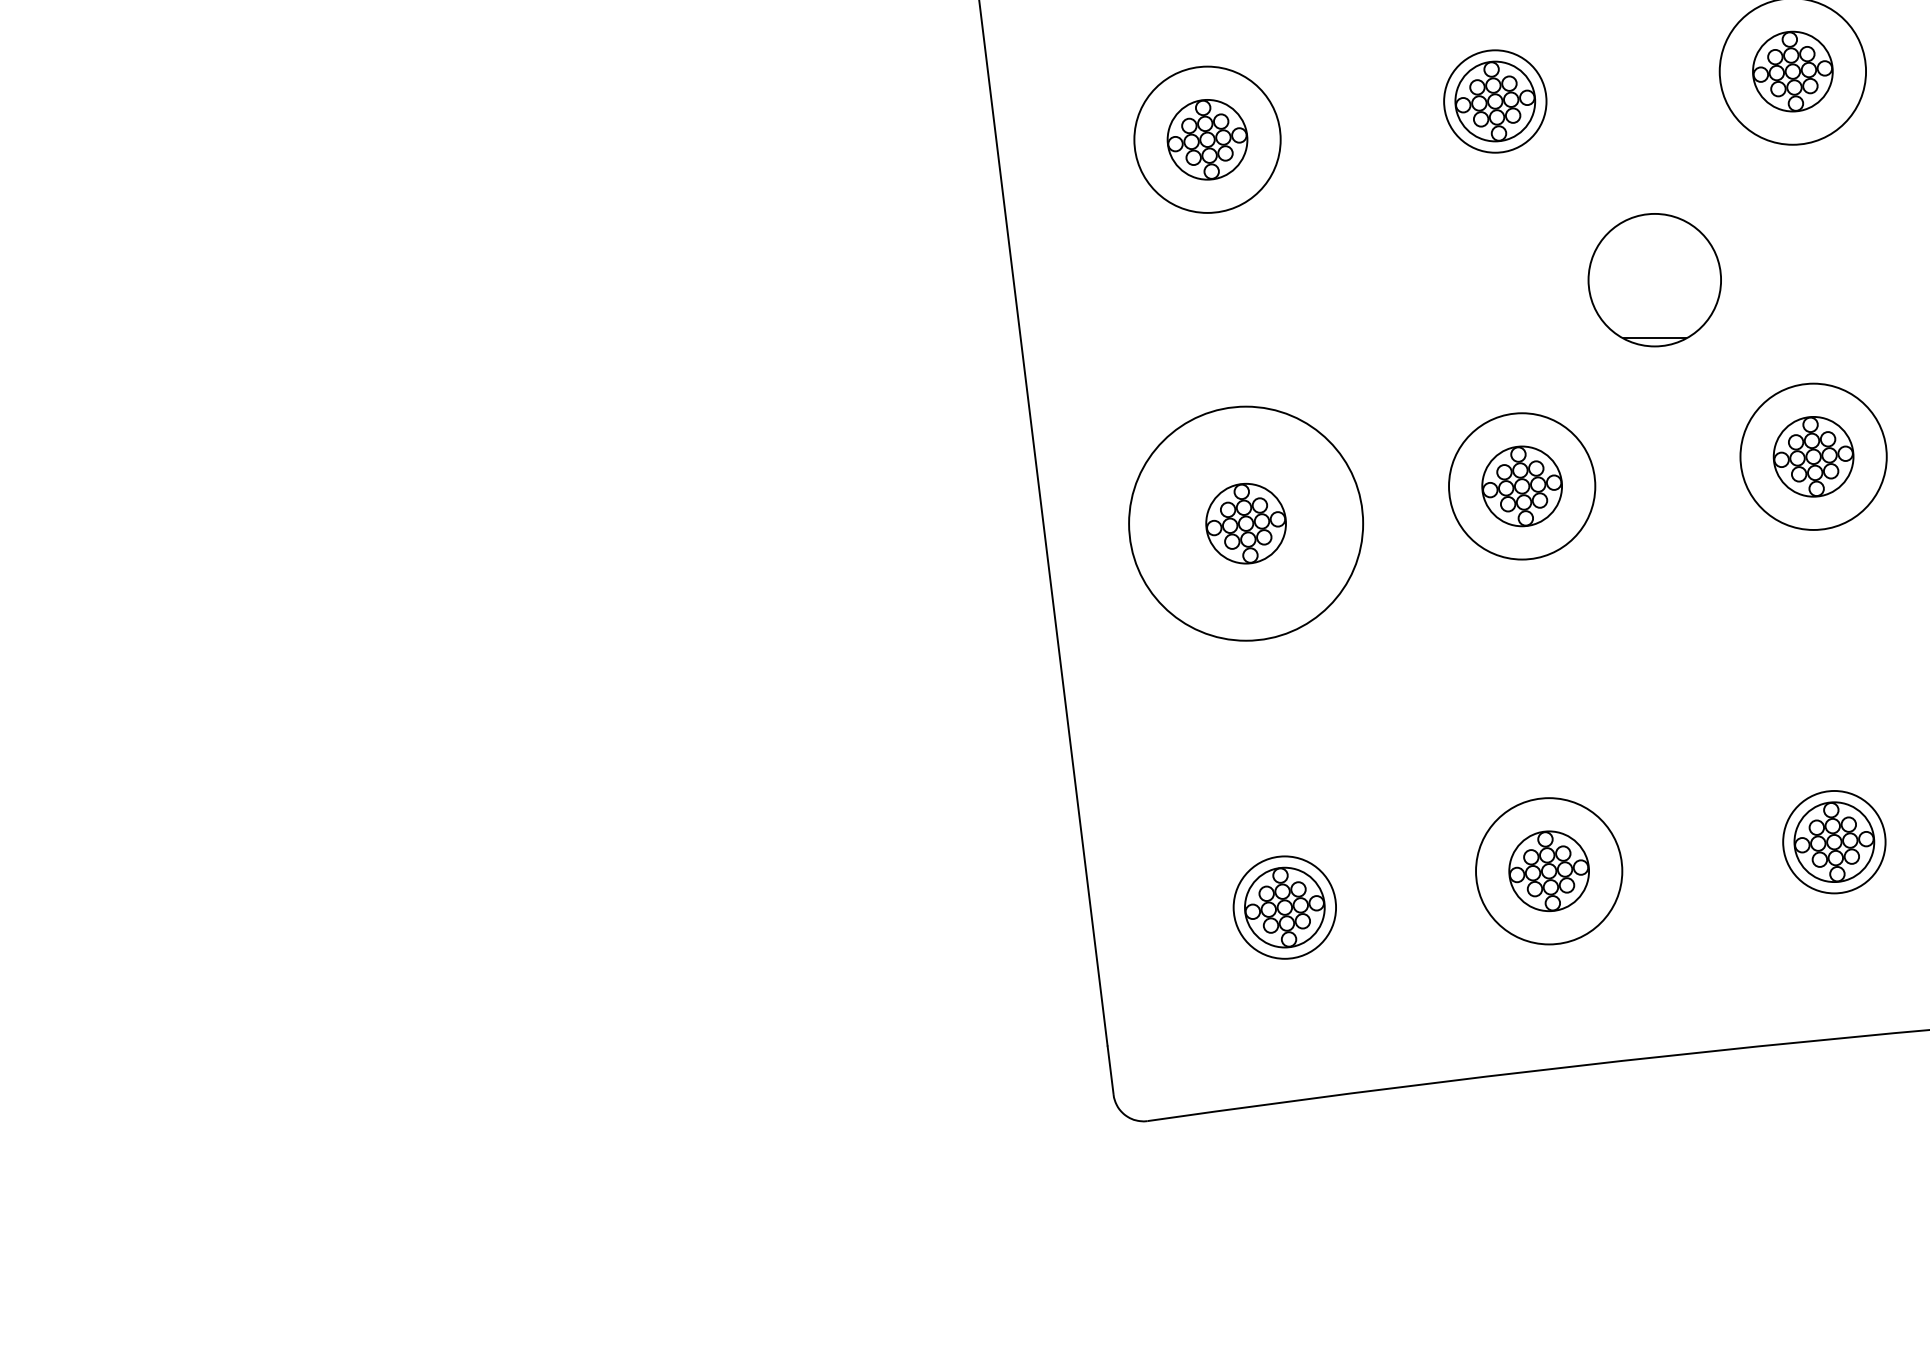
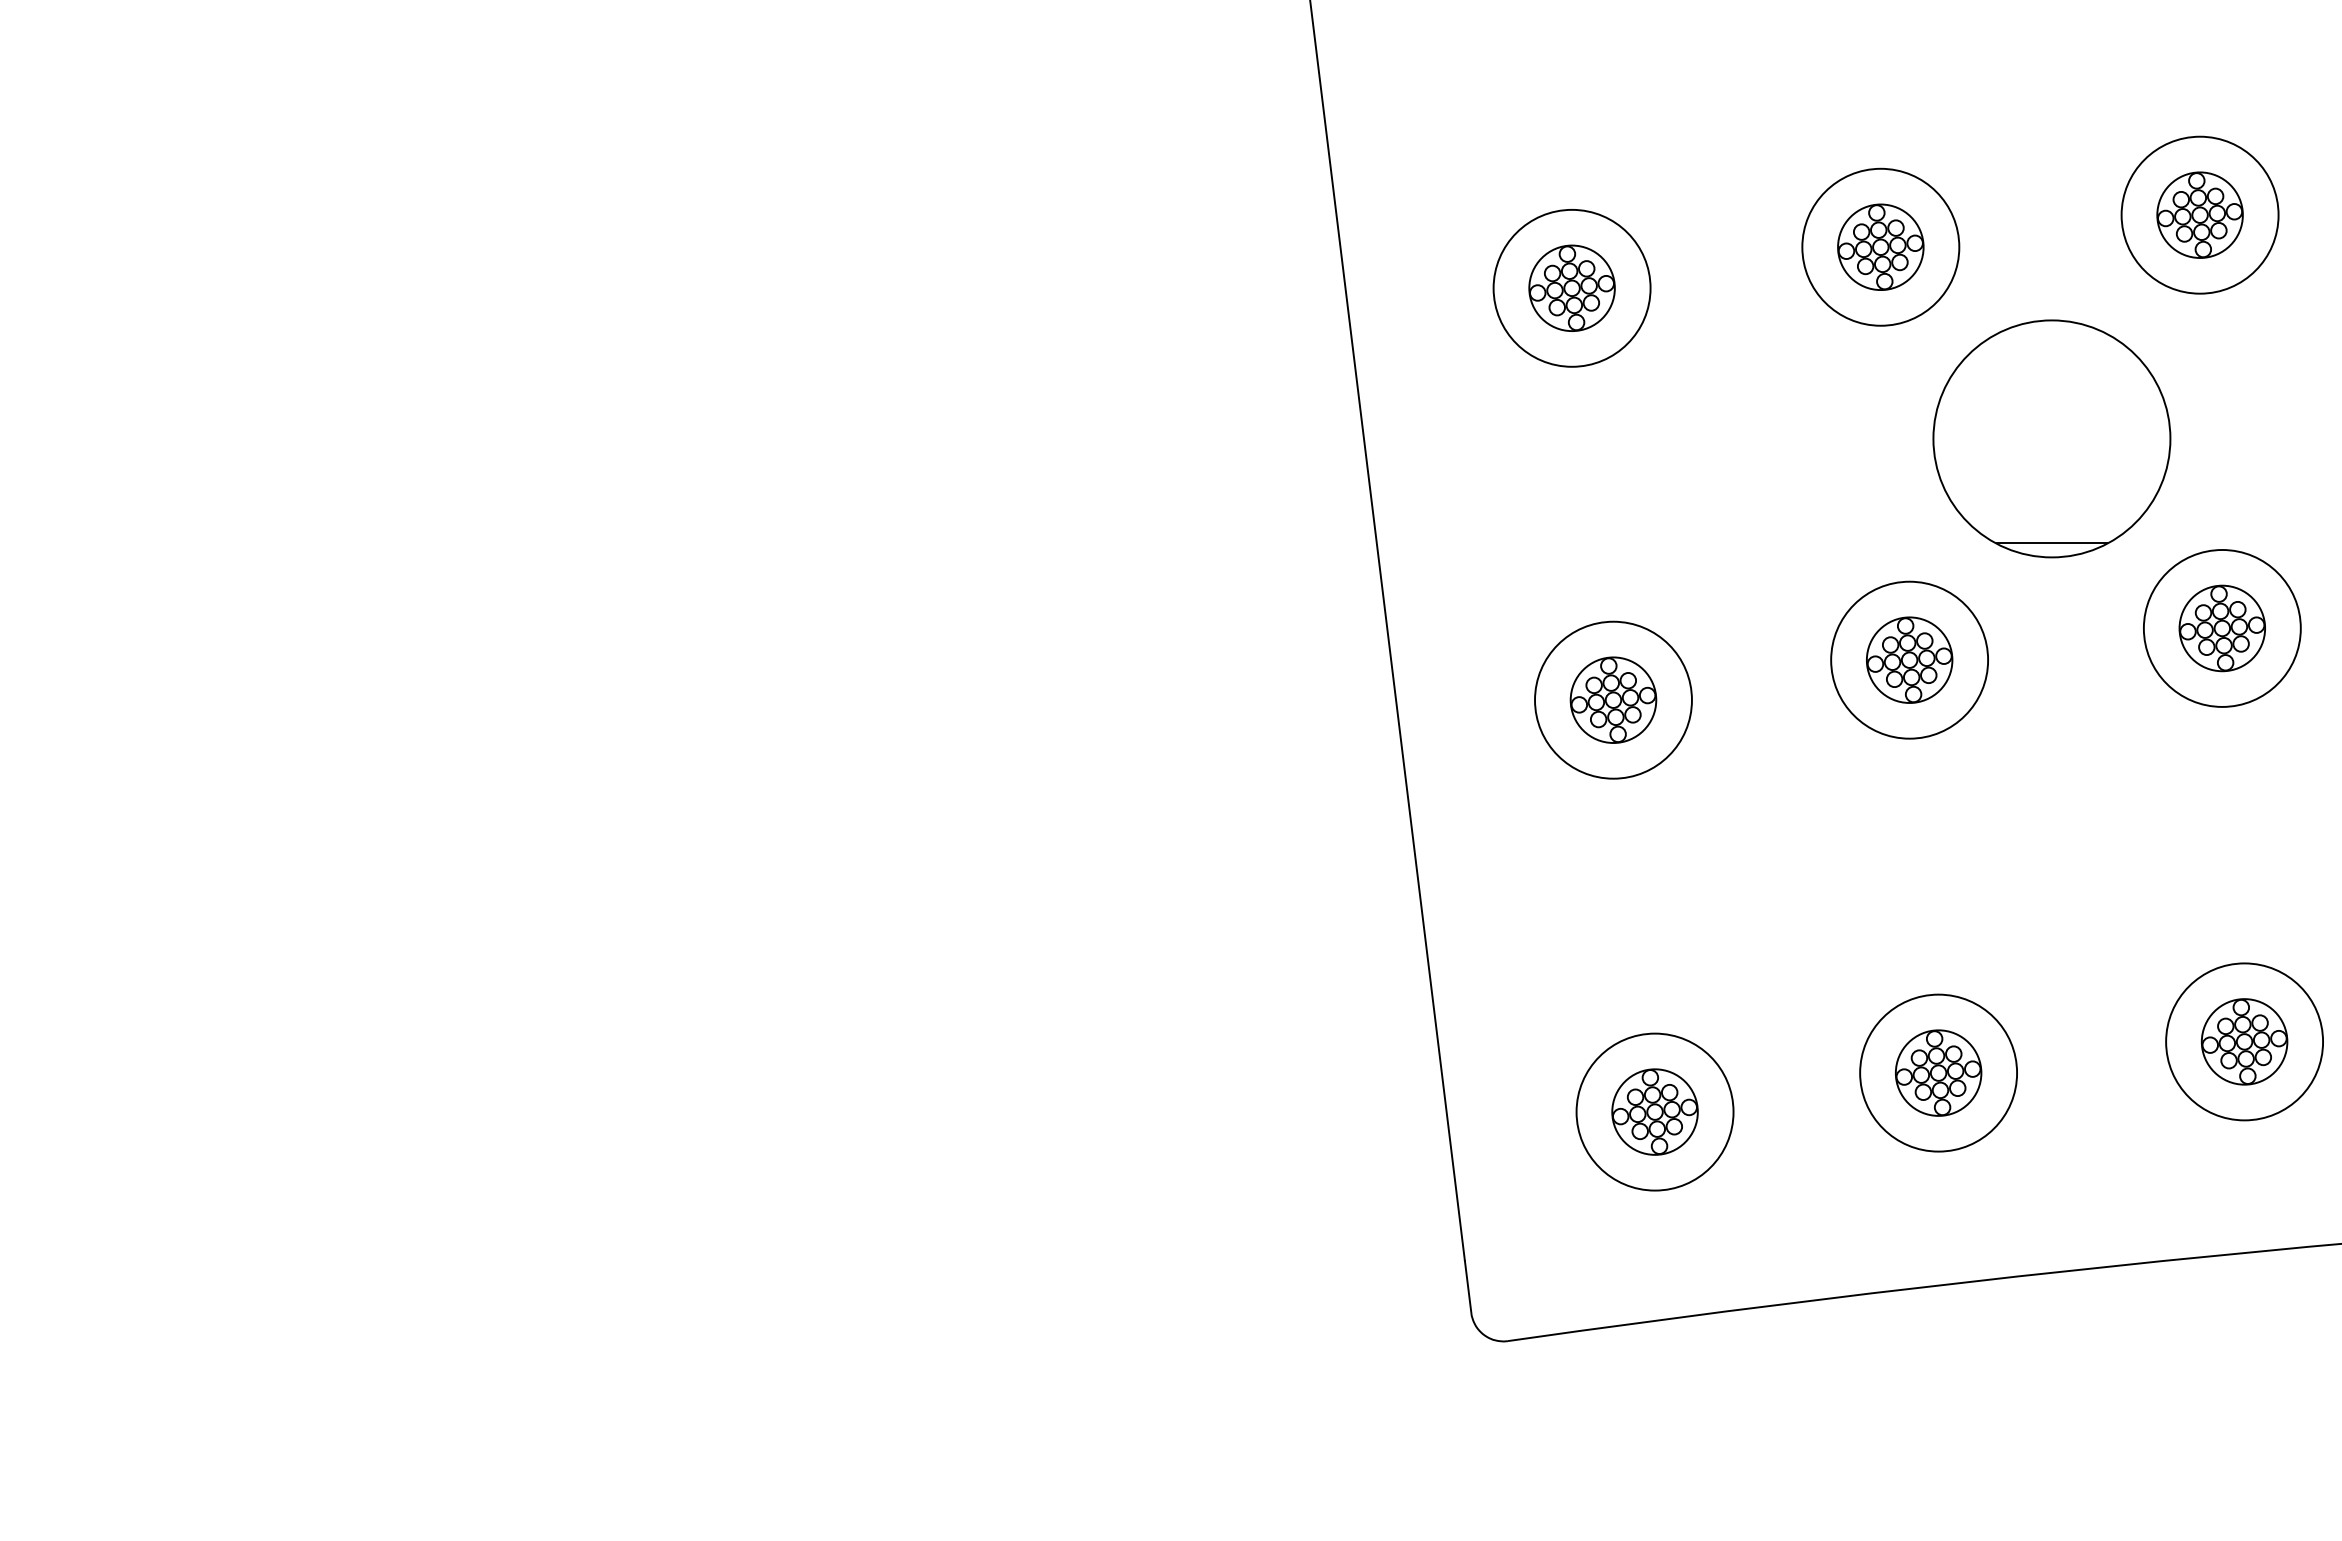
circle: (1495, 100) -> (1880, 246), size x1.43
part: (1654, 279) -> (2051, 438), size x1.67
circle: (1246, 523) -> (1613, 699), size x0.62
circle: (1834, 841) -> (2244, 1041), size x1.43
circle: (1284, 907) -> (1654, 1111), size x1.43

